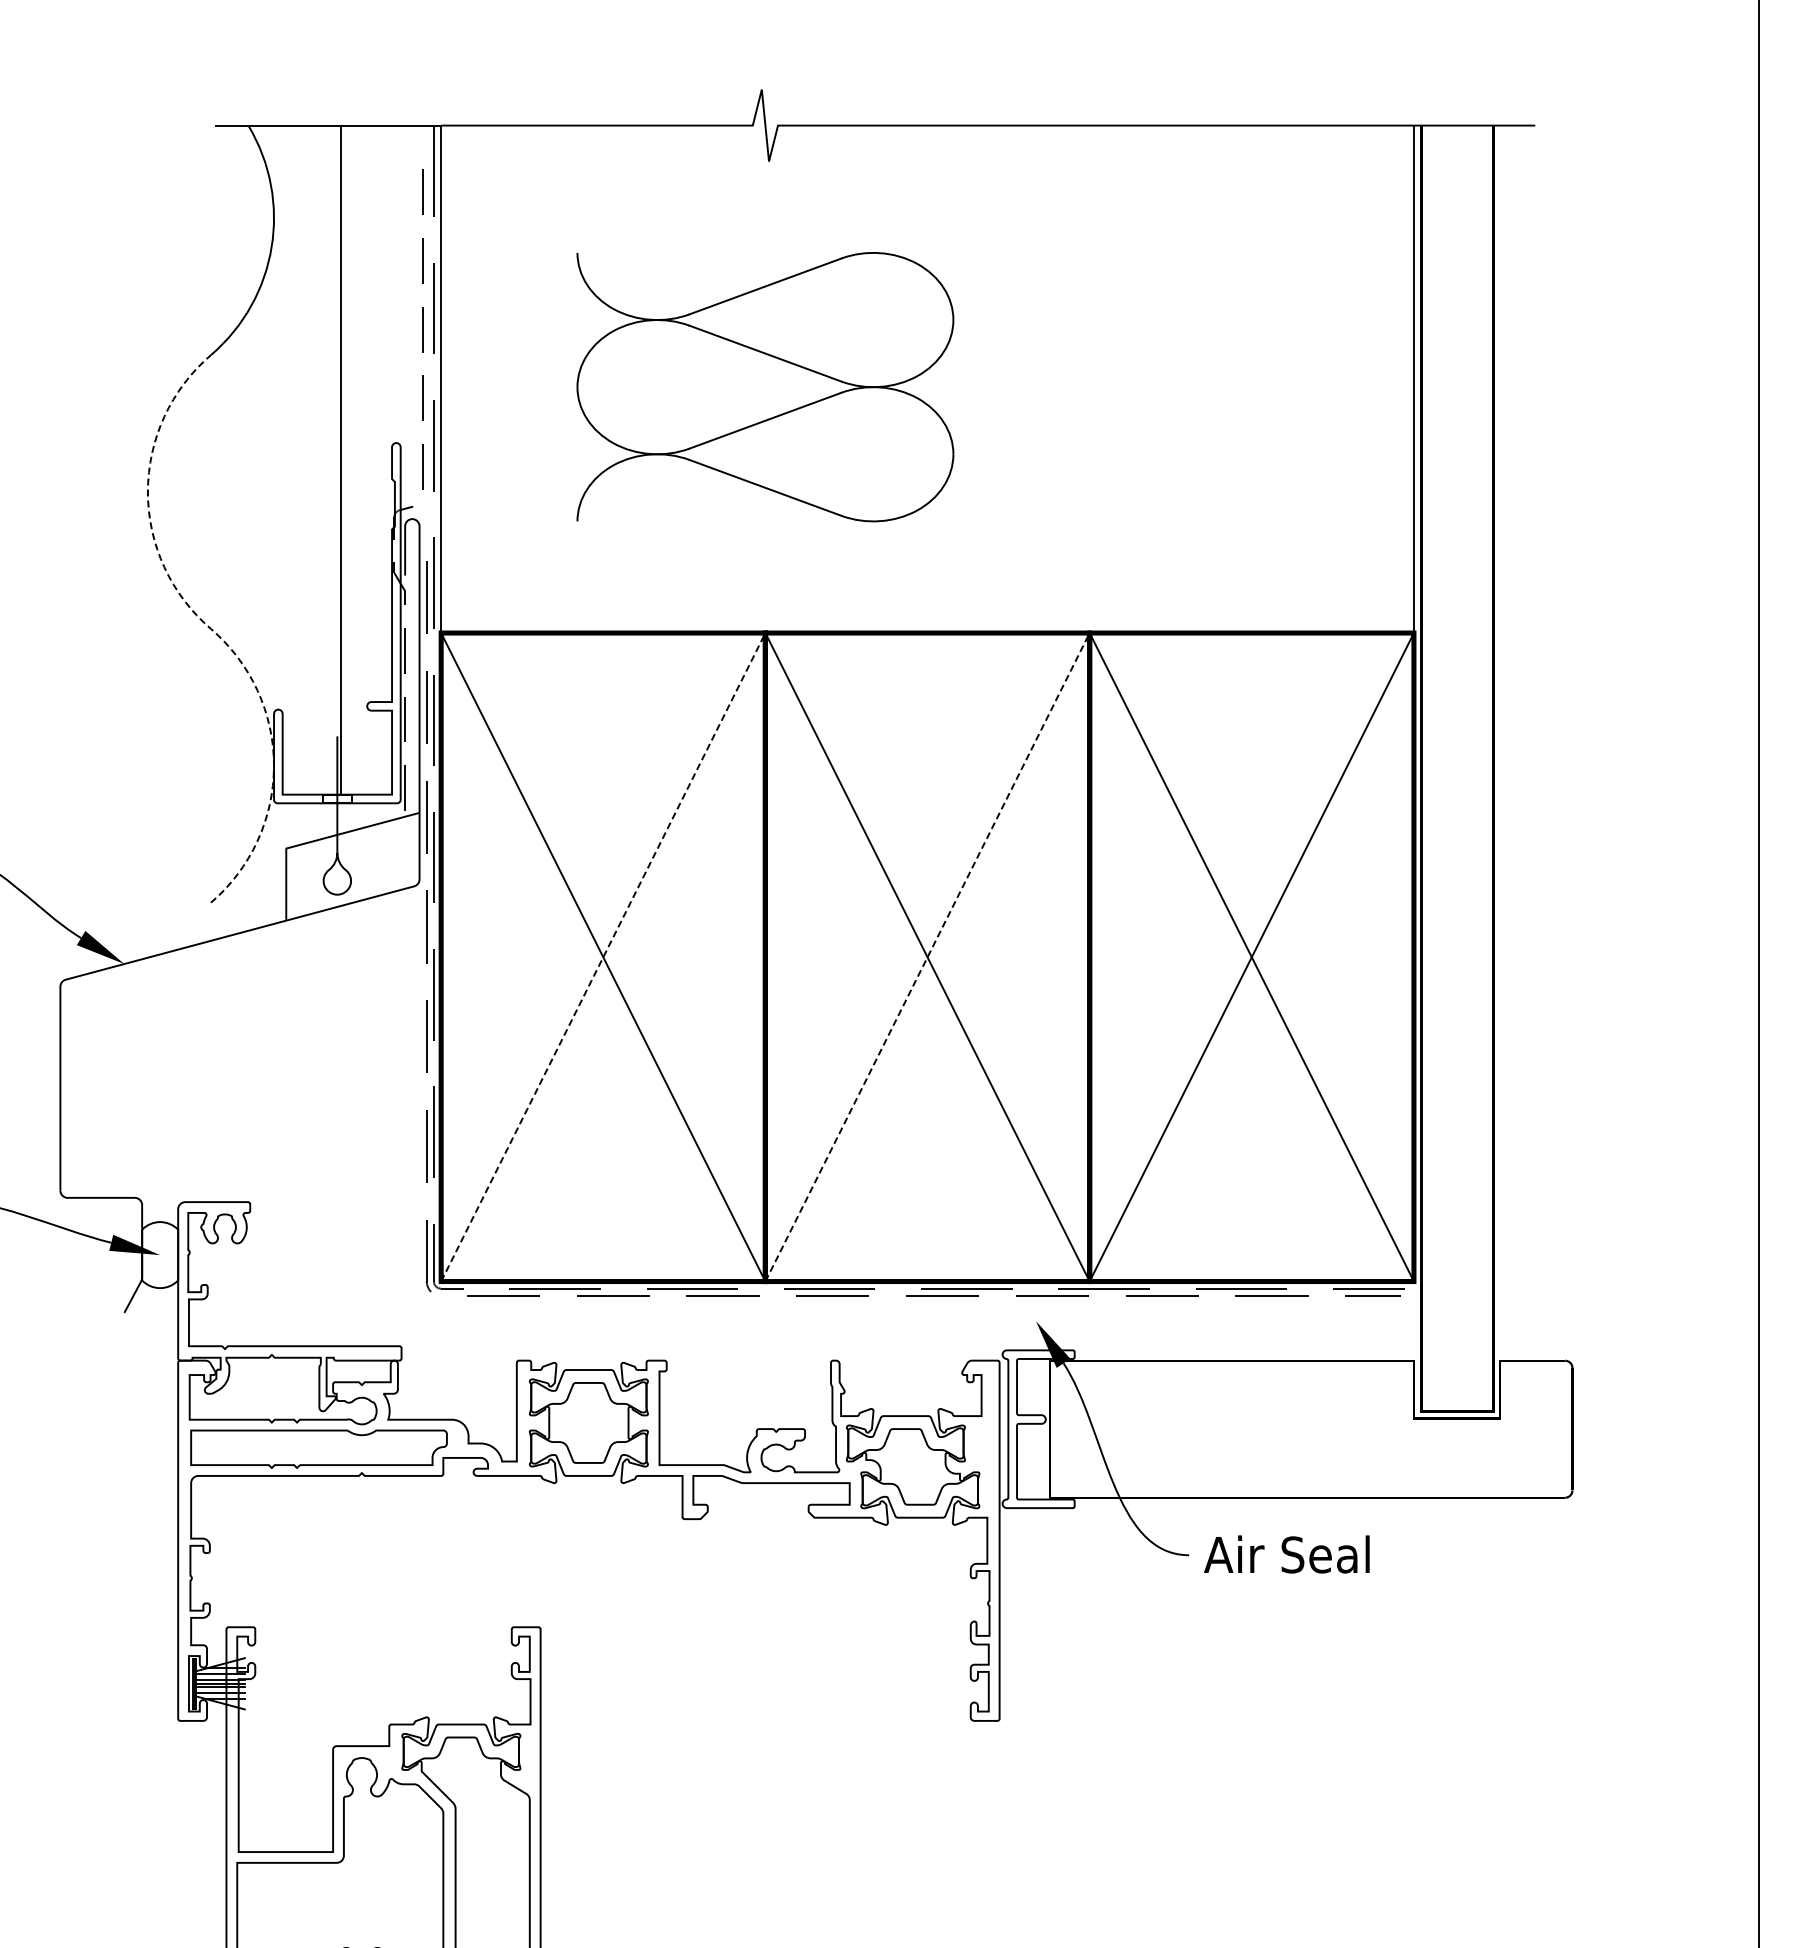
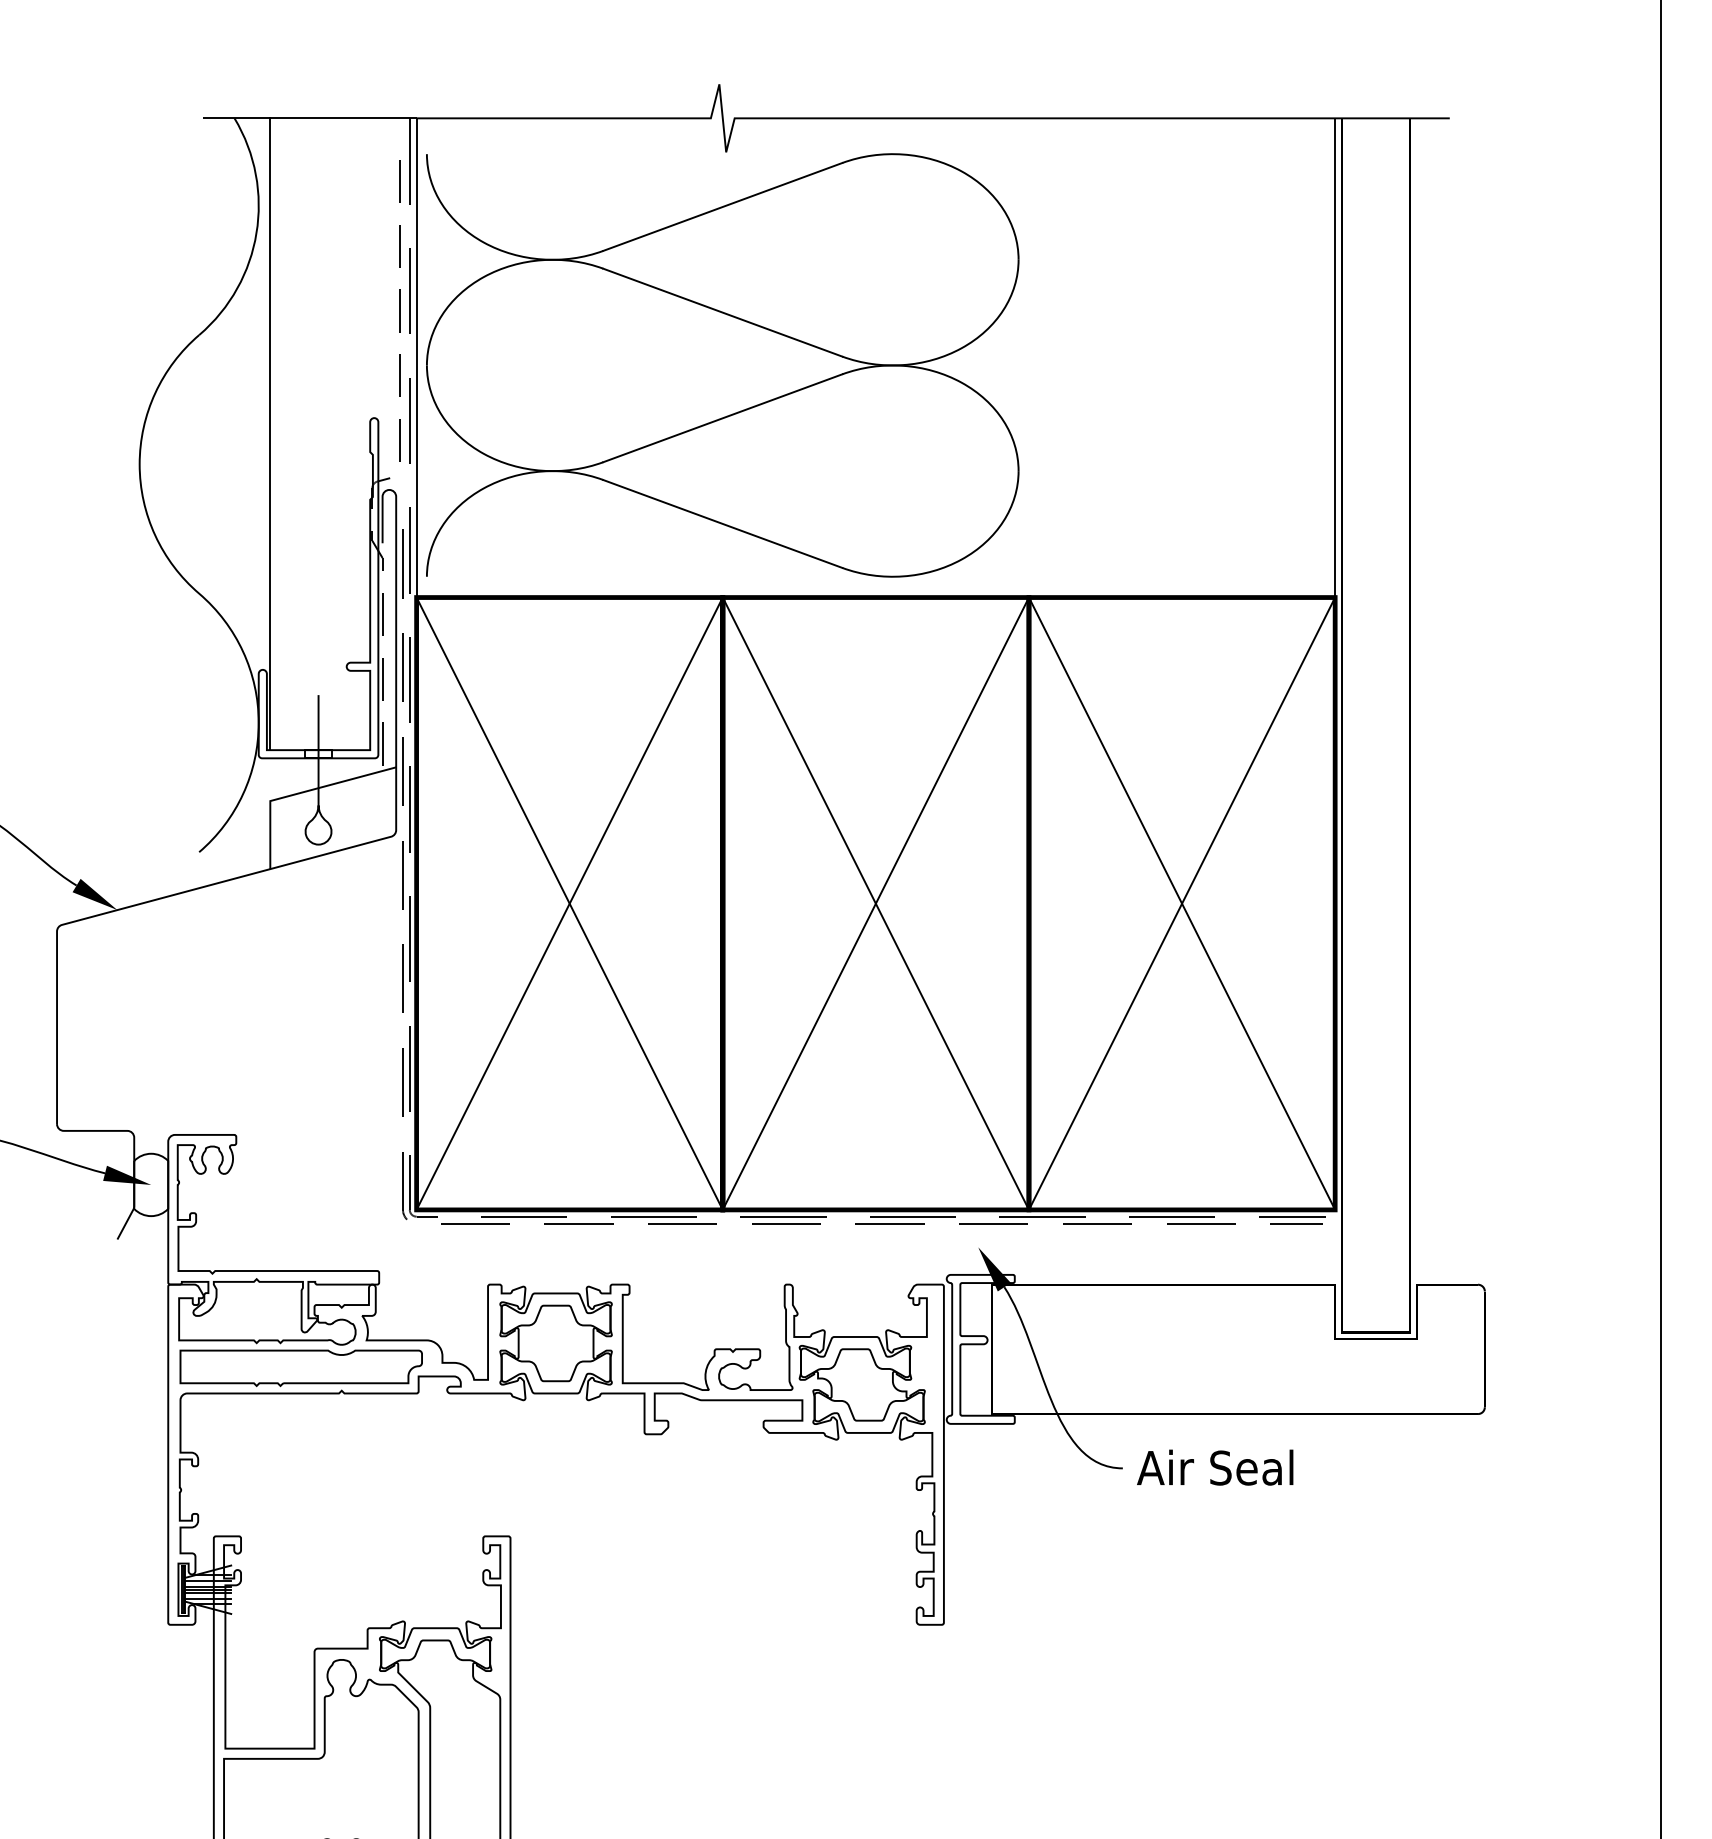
part: (765, 386) -> (722, 364), size x1.67
line: (341, 459) -> (270, 433), moved
line: (210, 628) -> (198, 593), dashed -> solid
line: (603, 957) -> (569, 903), dashed -> solid
line: (927, 957) -> (875, 903), dashed -> solid

